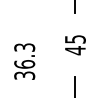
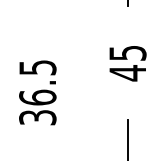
text: (24, 47) -> (37, 67), 36.3 -> 36.5

